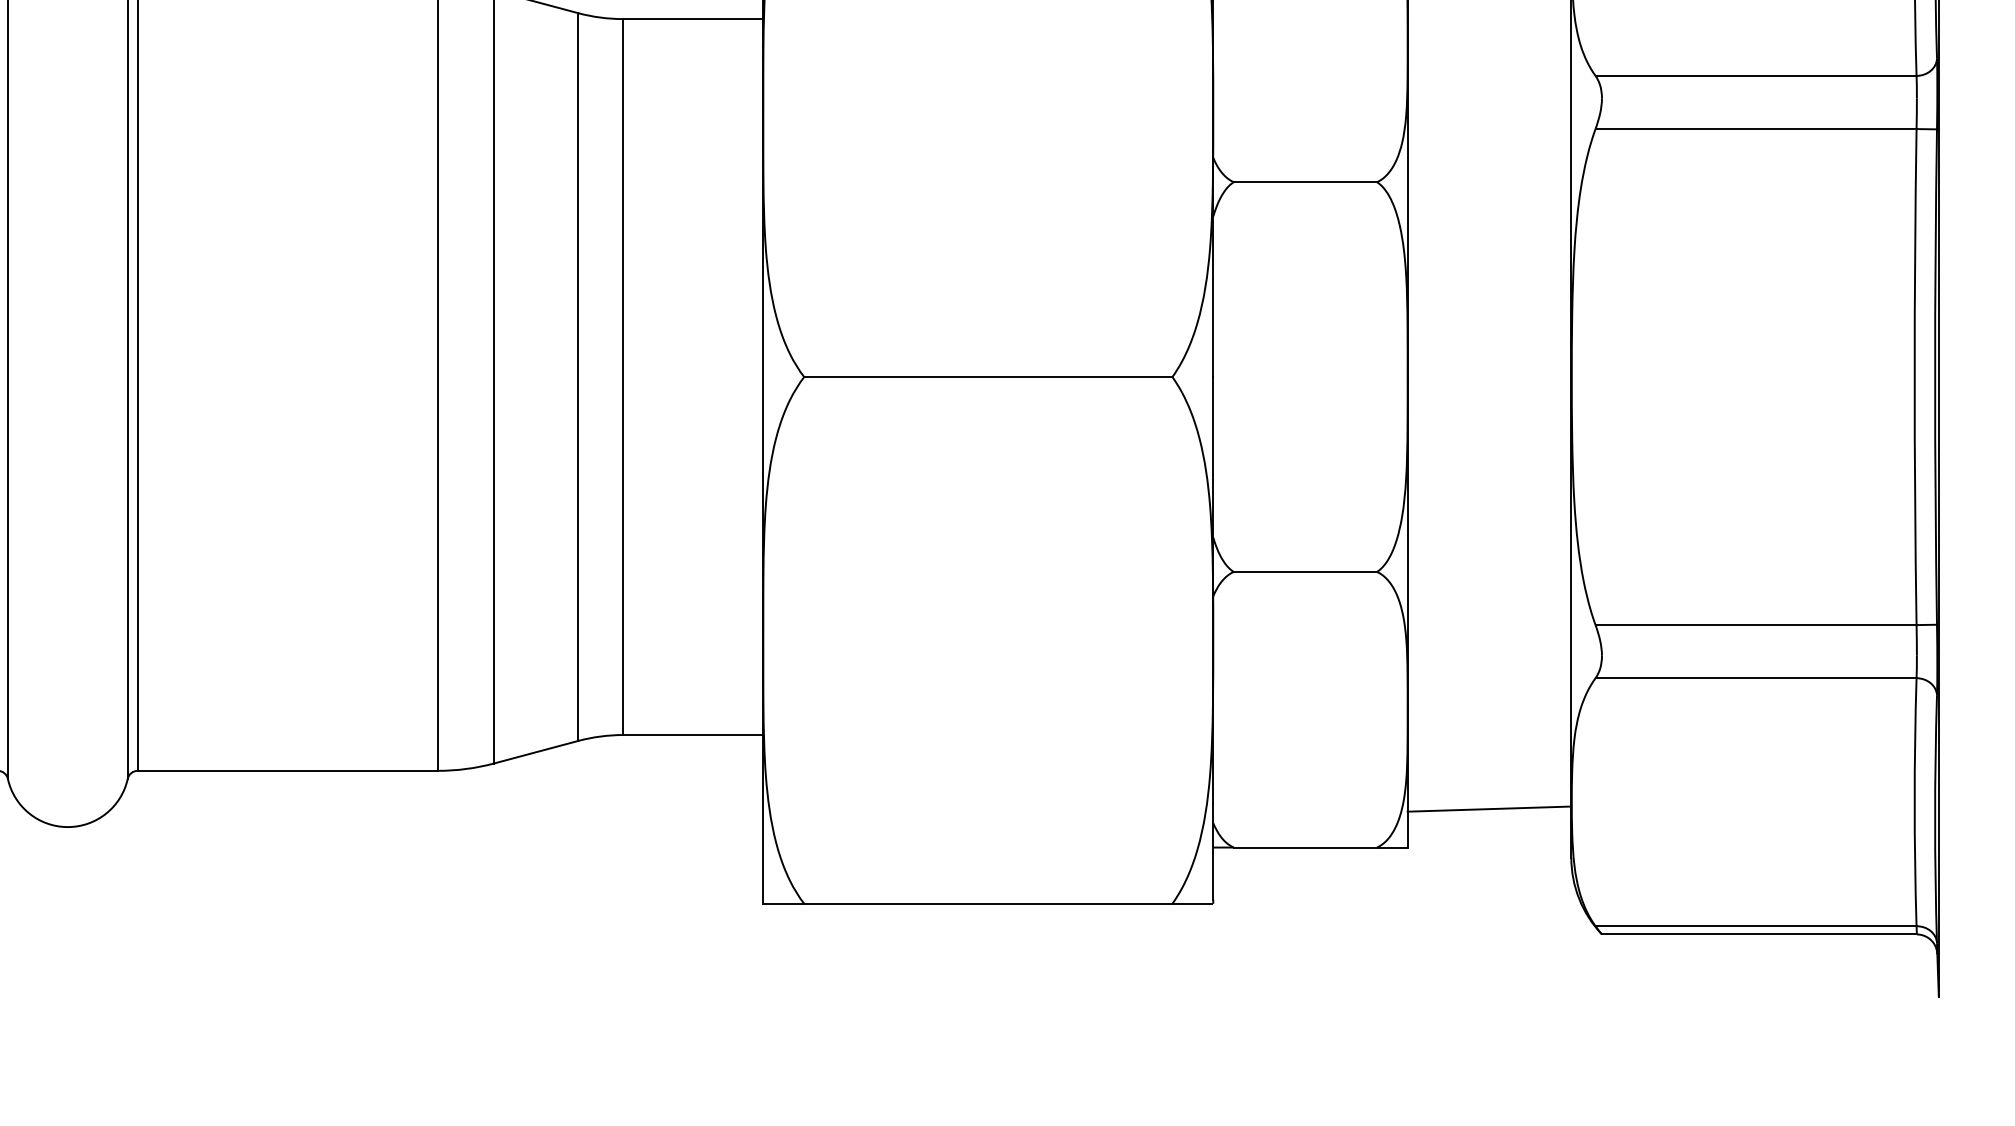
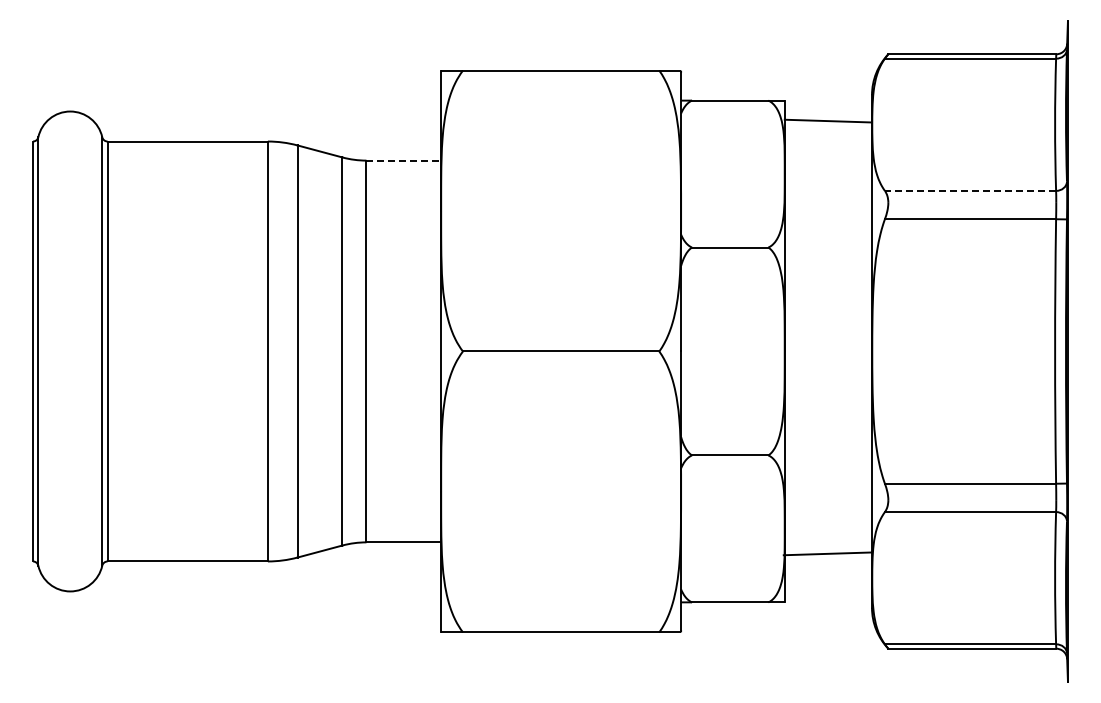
line: (694, 18) -> (404, 160), solid -> dashed
line: (1756, 75) -> (970, 190), solid -> dashed
line: (1489, 808) -> (827, 553), moved

